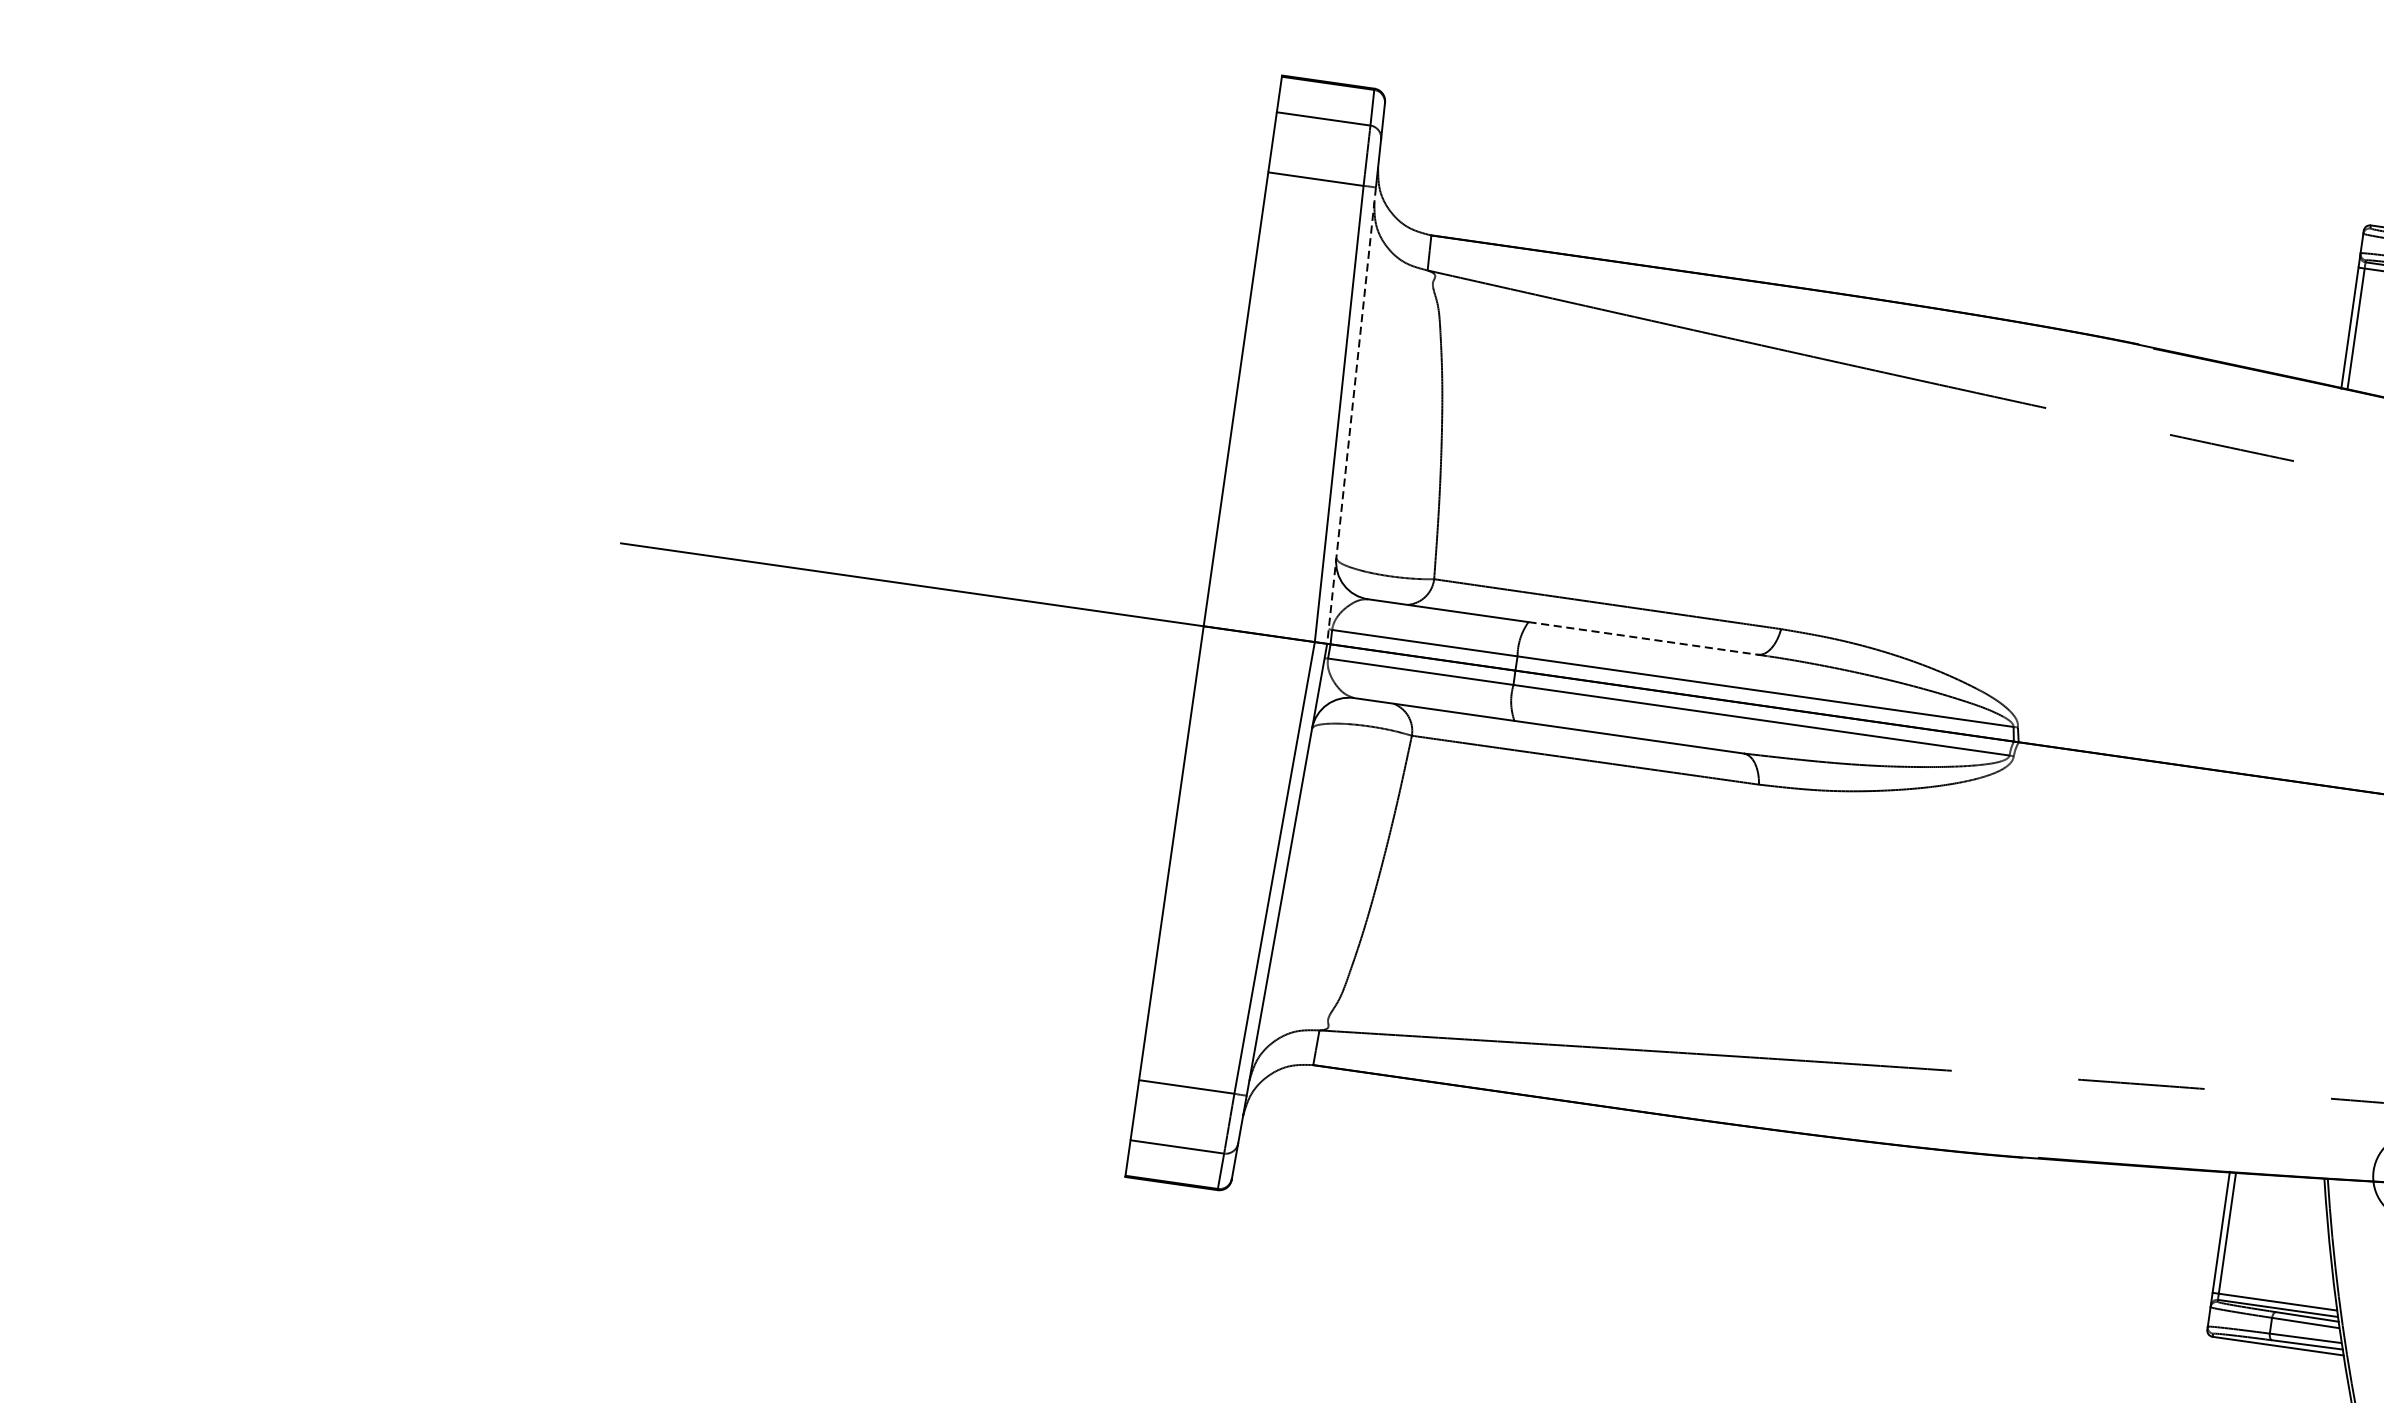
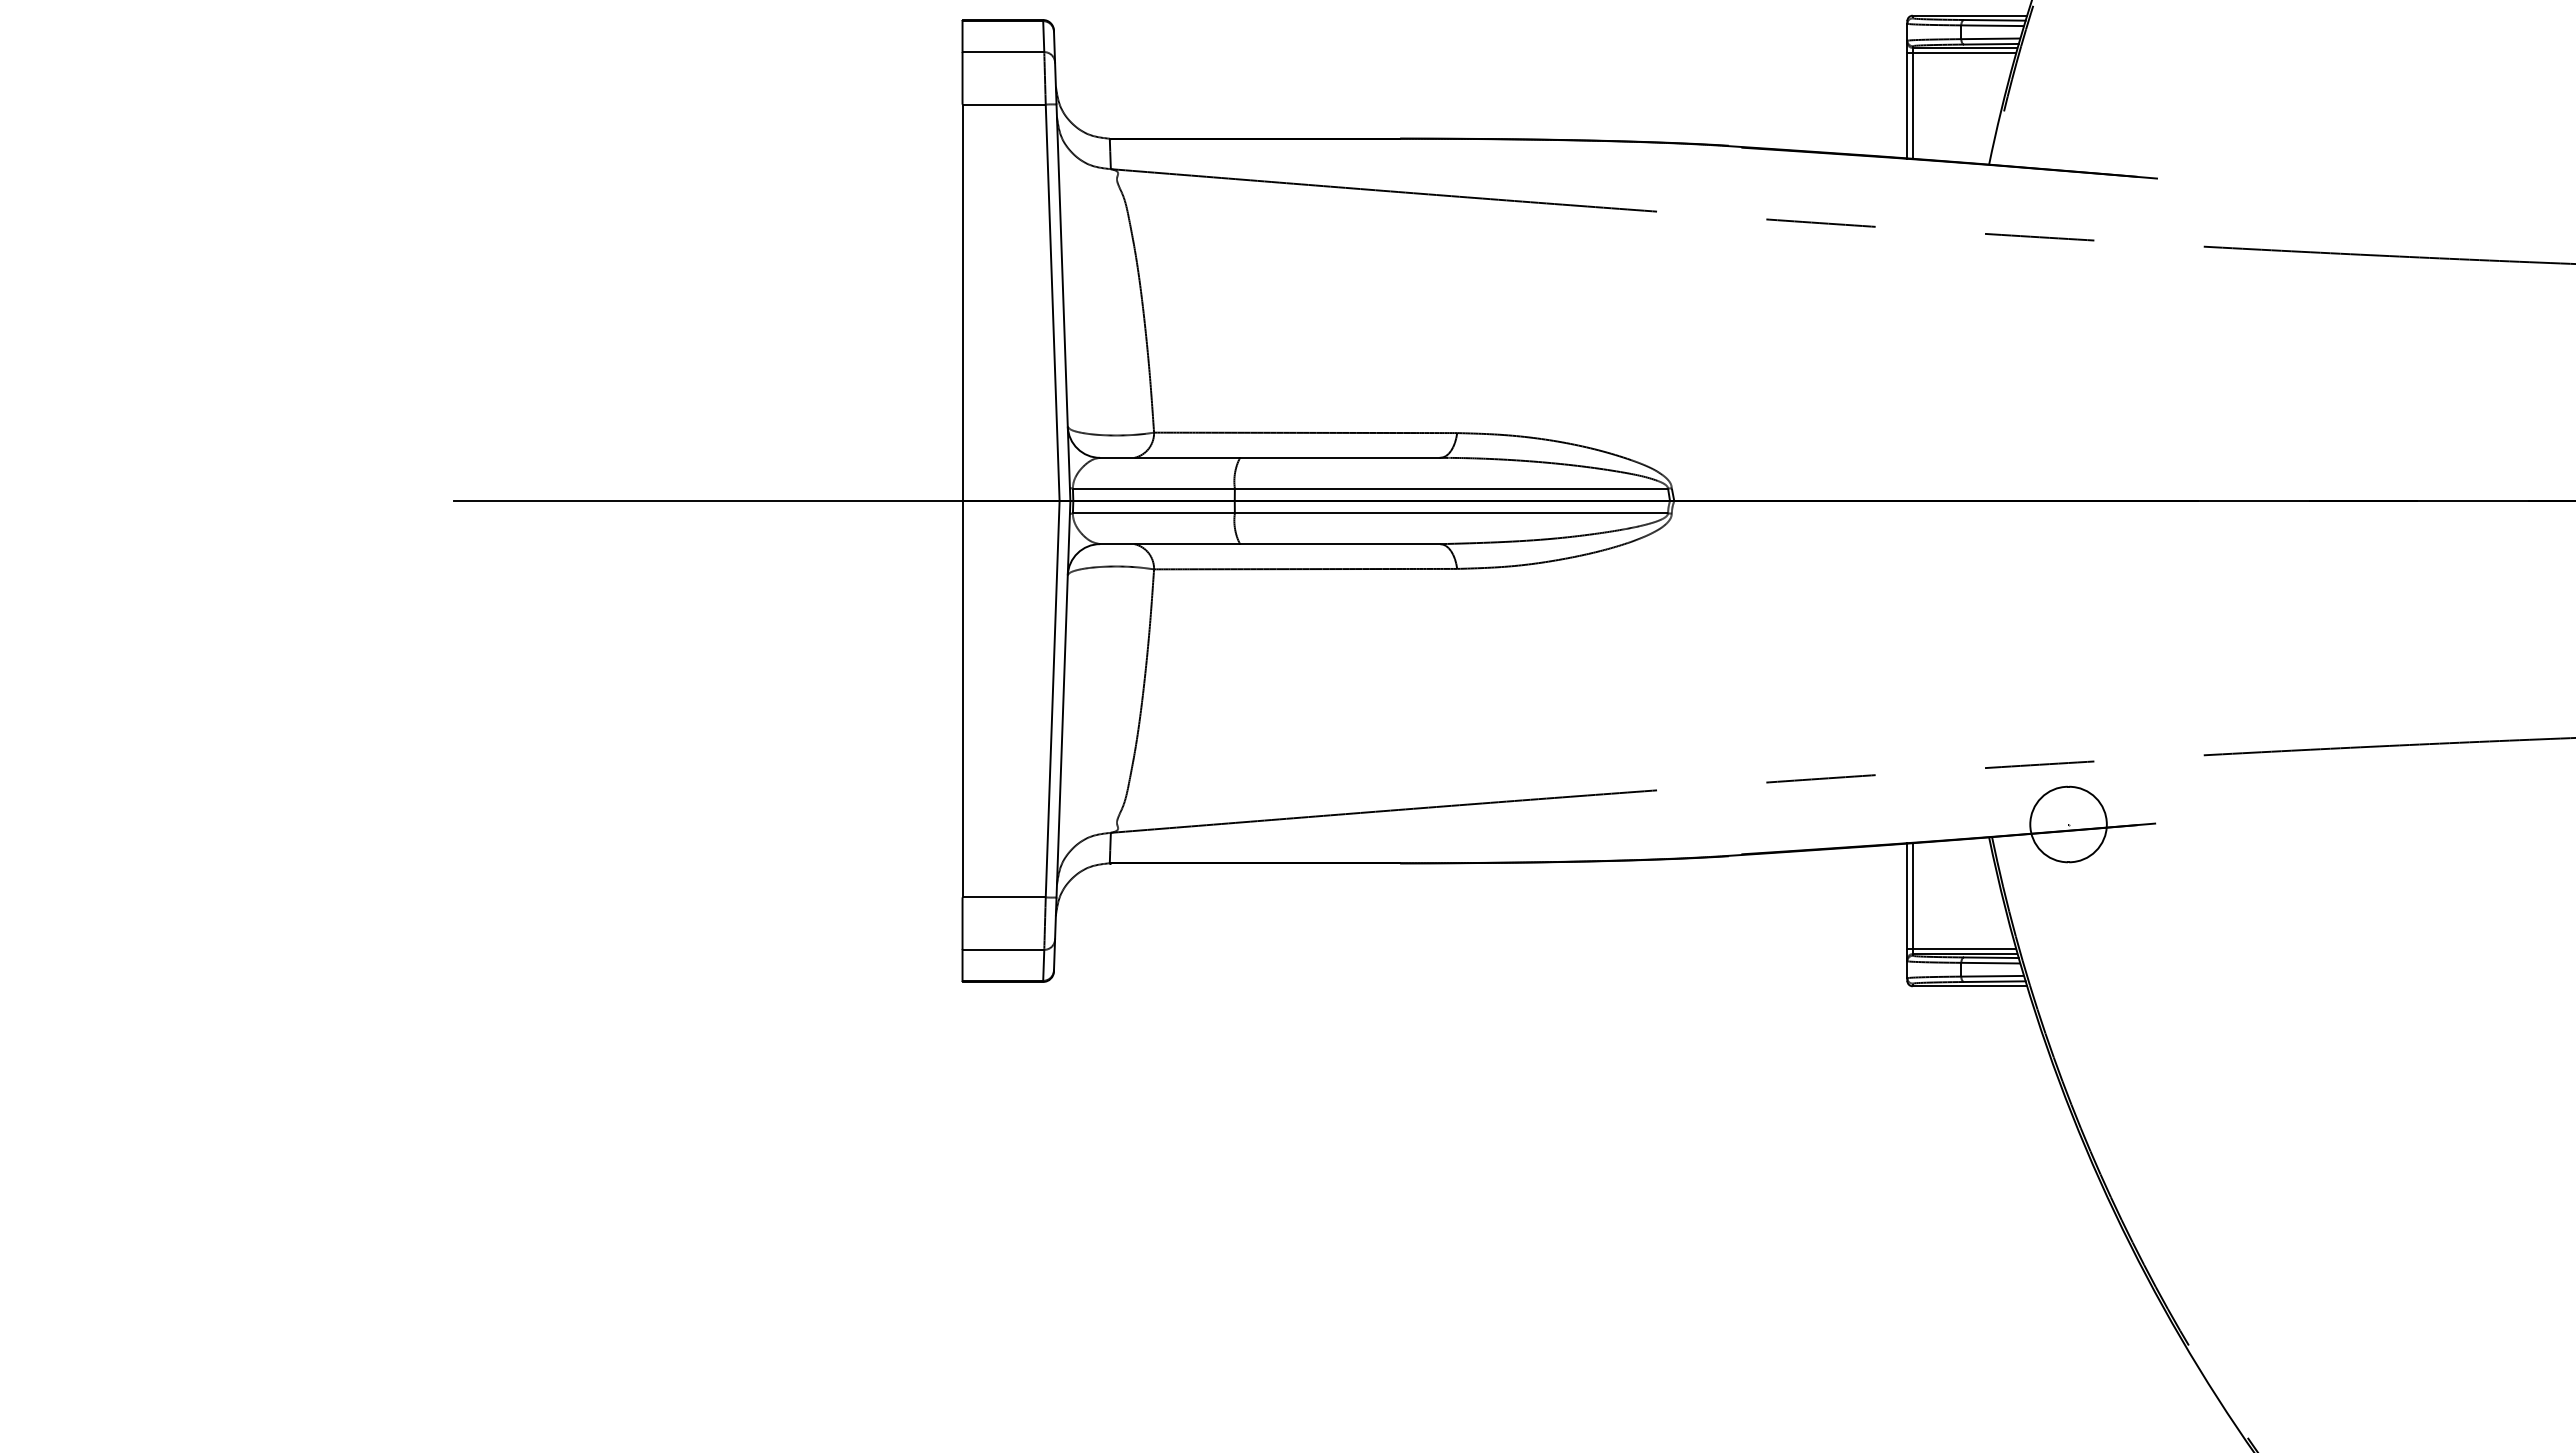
line: (1351, 416) -> (1063, 303), dashed -> solid
line: (1643, 638) -> (1340, 457), dashed -> solid

